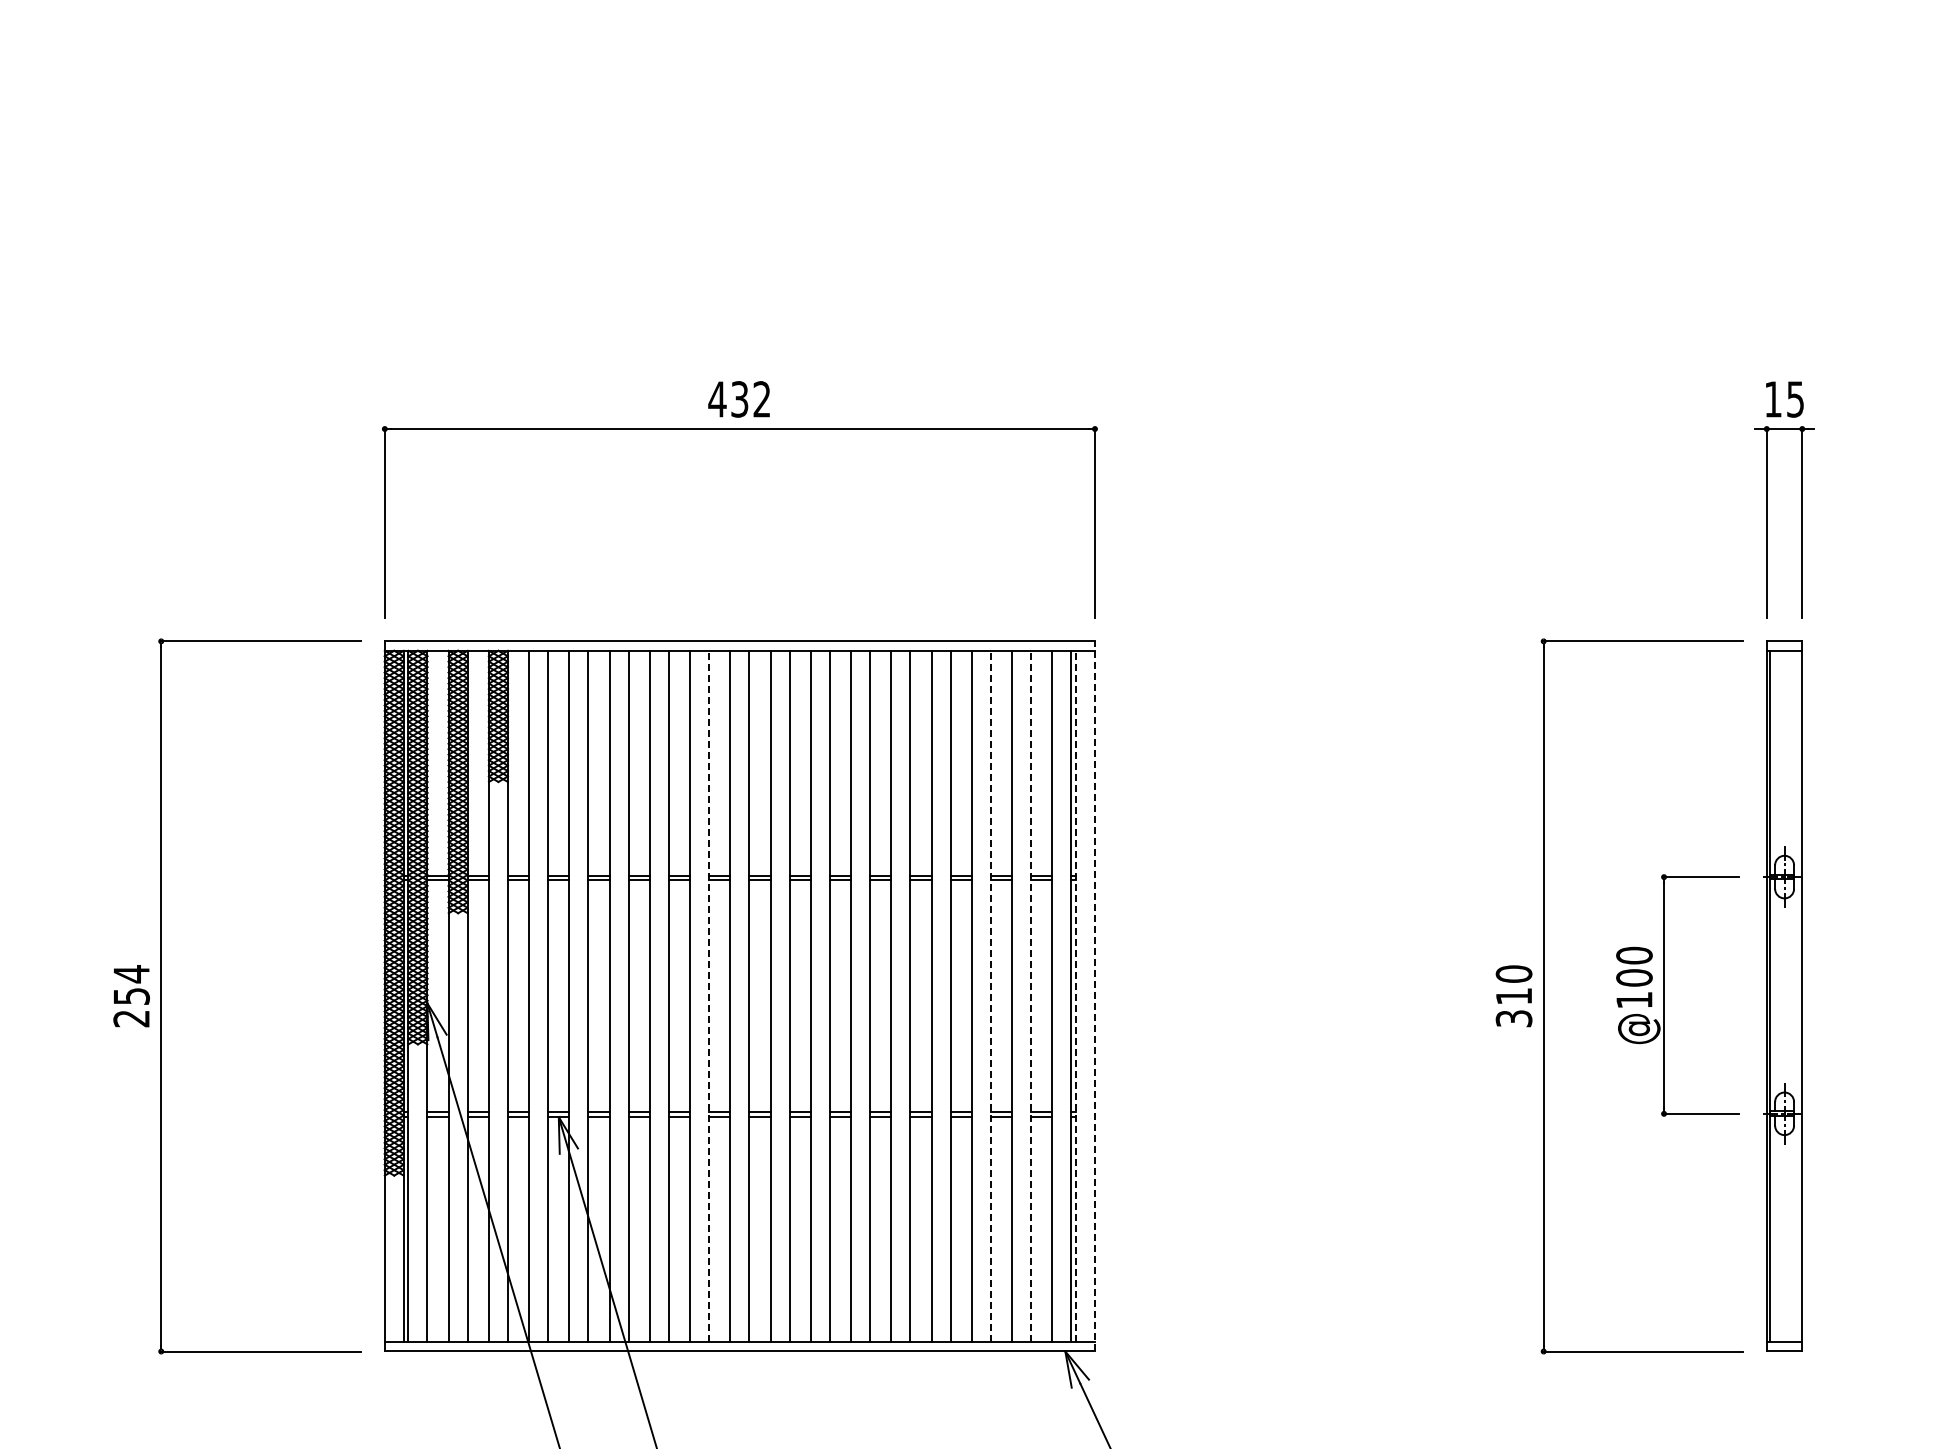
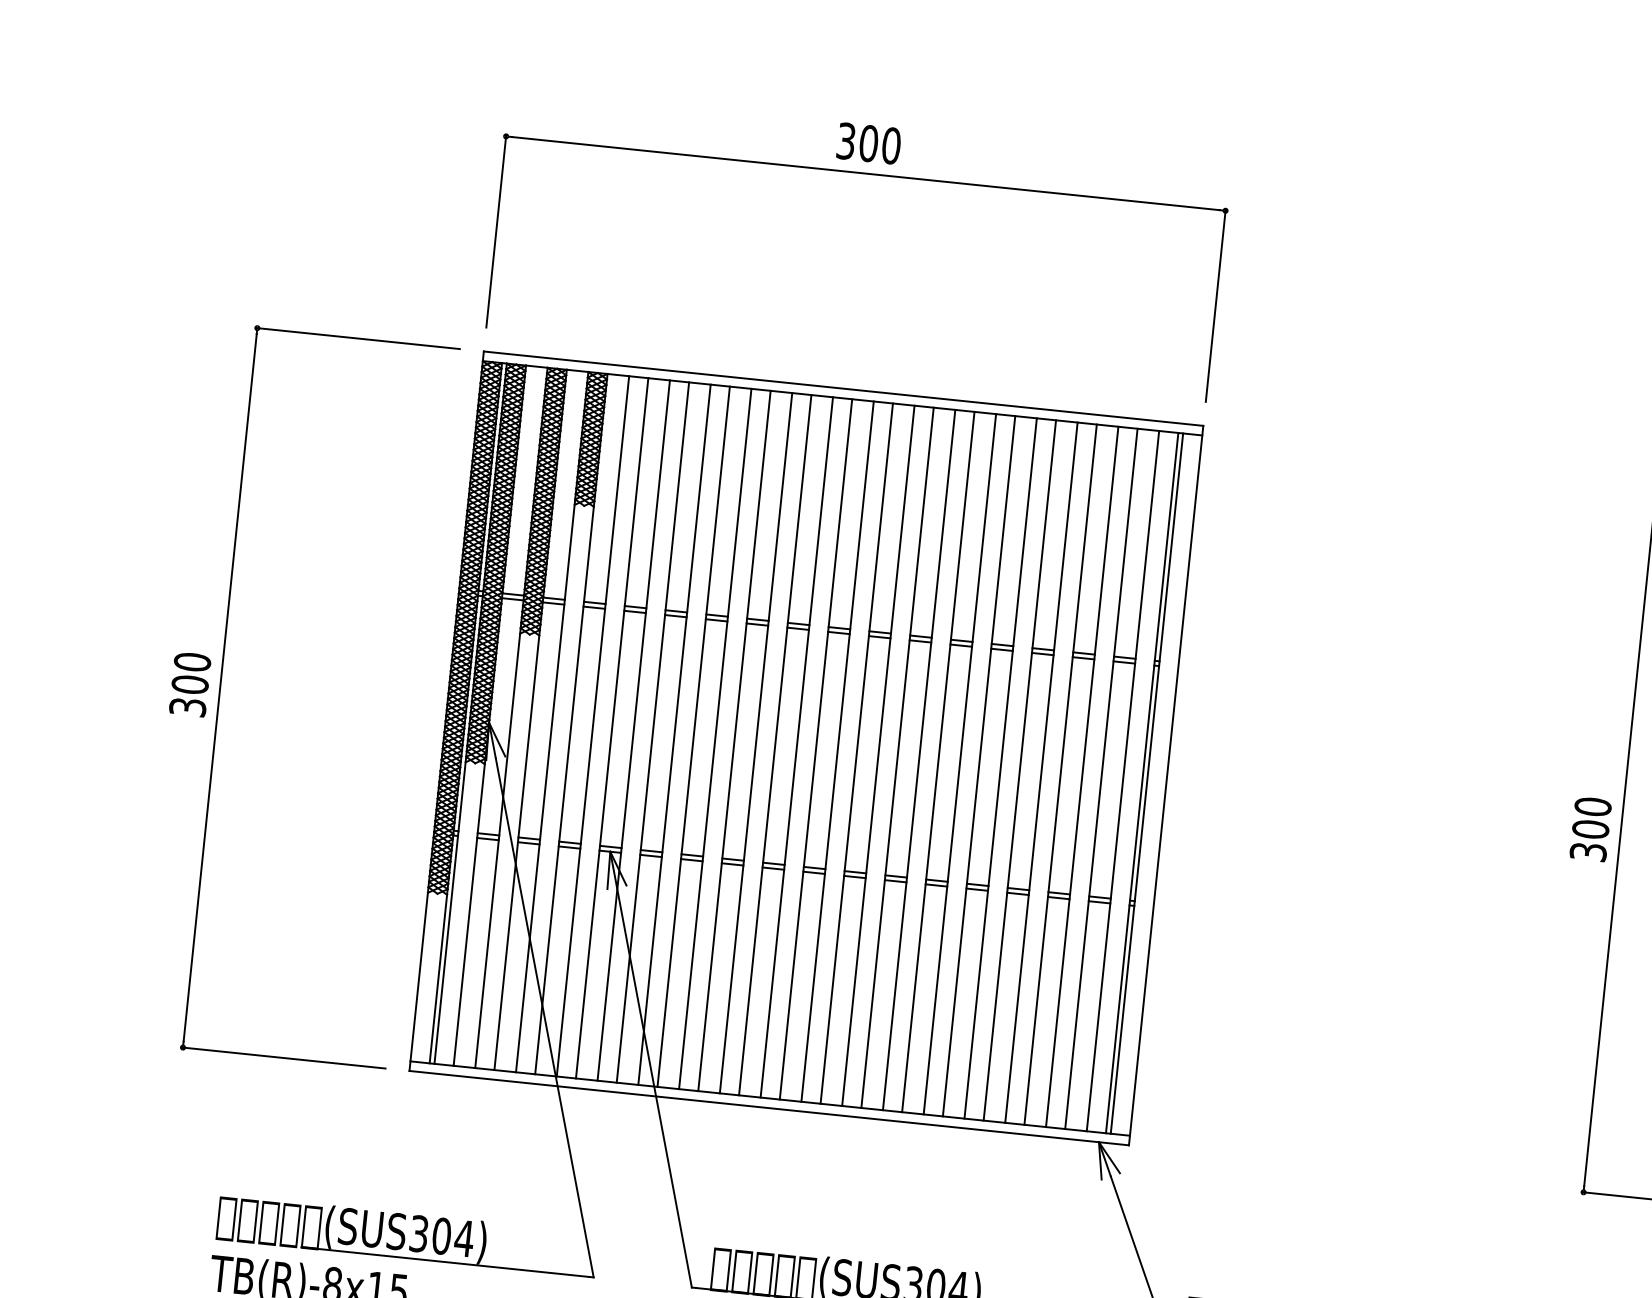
text: (739, 399) -> (868, 143), 432 -> 300
line: (1094, 995) -> (1165, 784), dashed -> solid
text: (131, 996) -> (190, 684), 254 -> 300
line: (709, 996) -> (775, 745), dashed -> solid
line: (990, 996) -> (1060, 774), dashed -> solid
line: (1031, 996) -> (1101, 779), dashed -> solid
line: (1076, 996) -> (1147, 783), dashed -> solid
text: (1513, 996) -> (1590, 829), 310 -> 300

